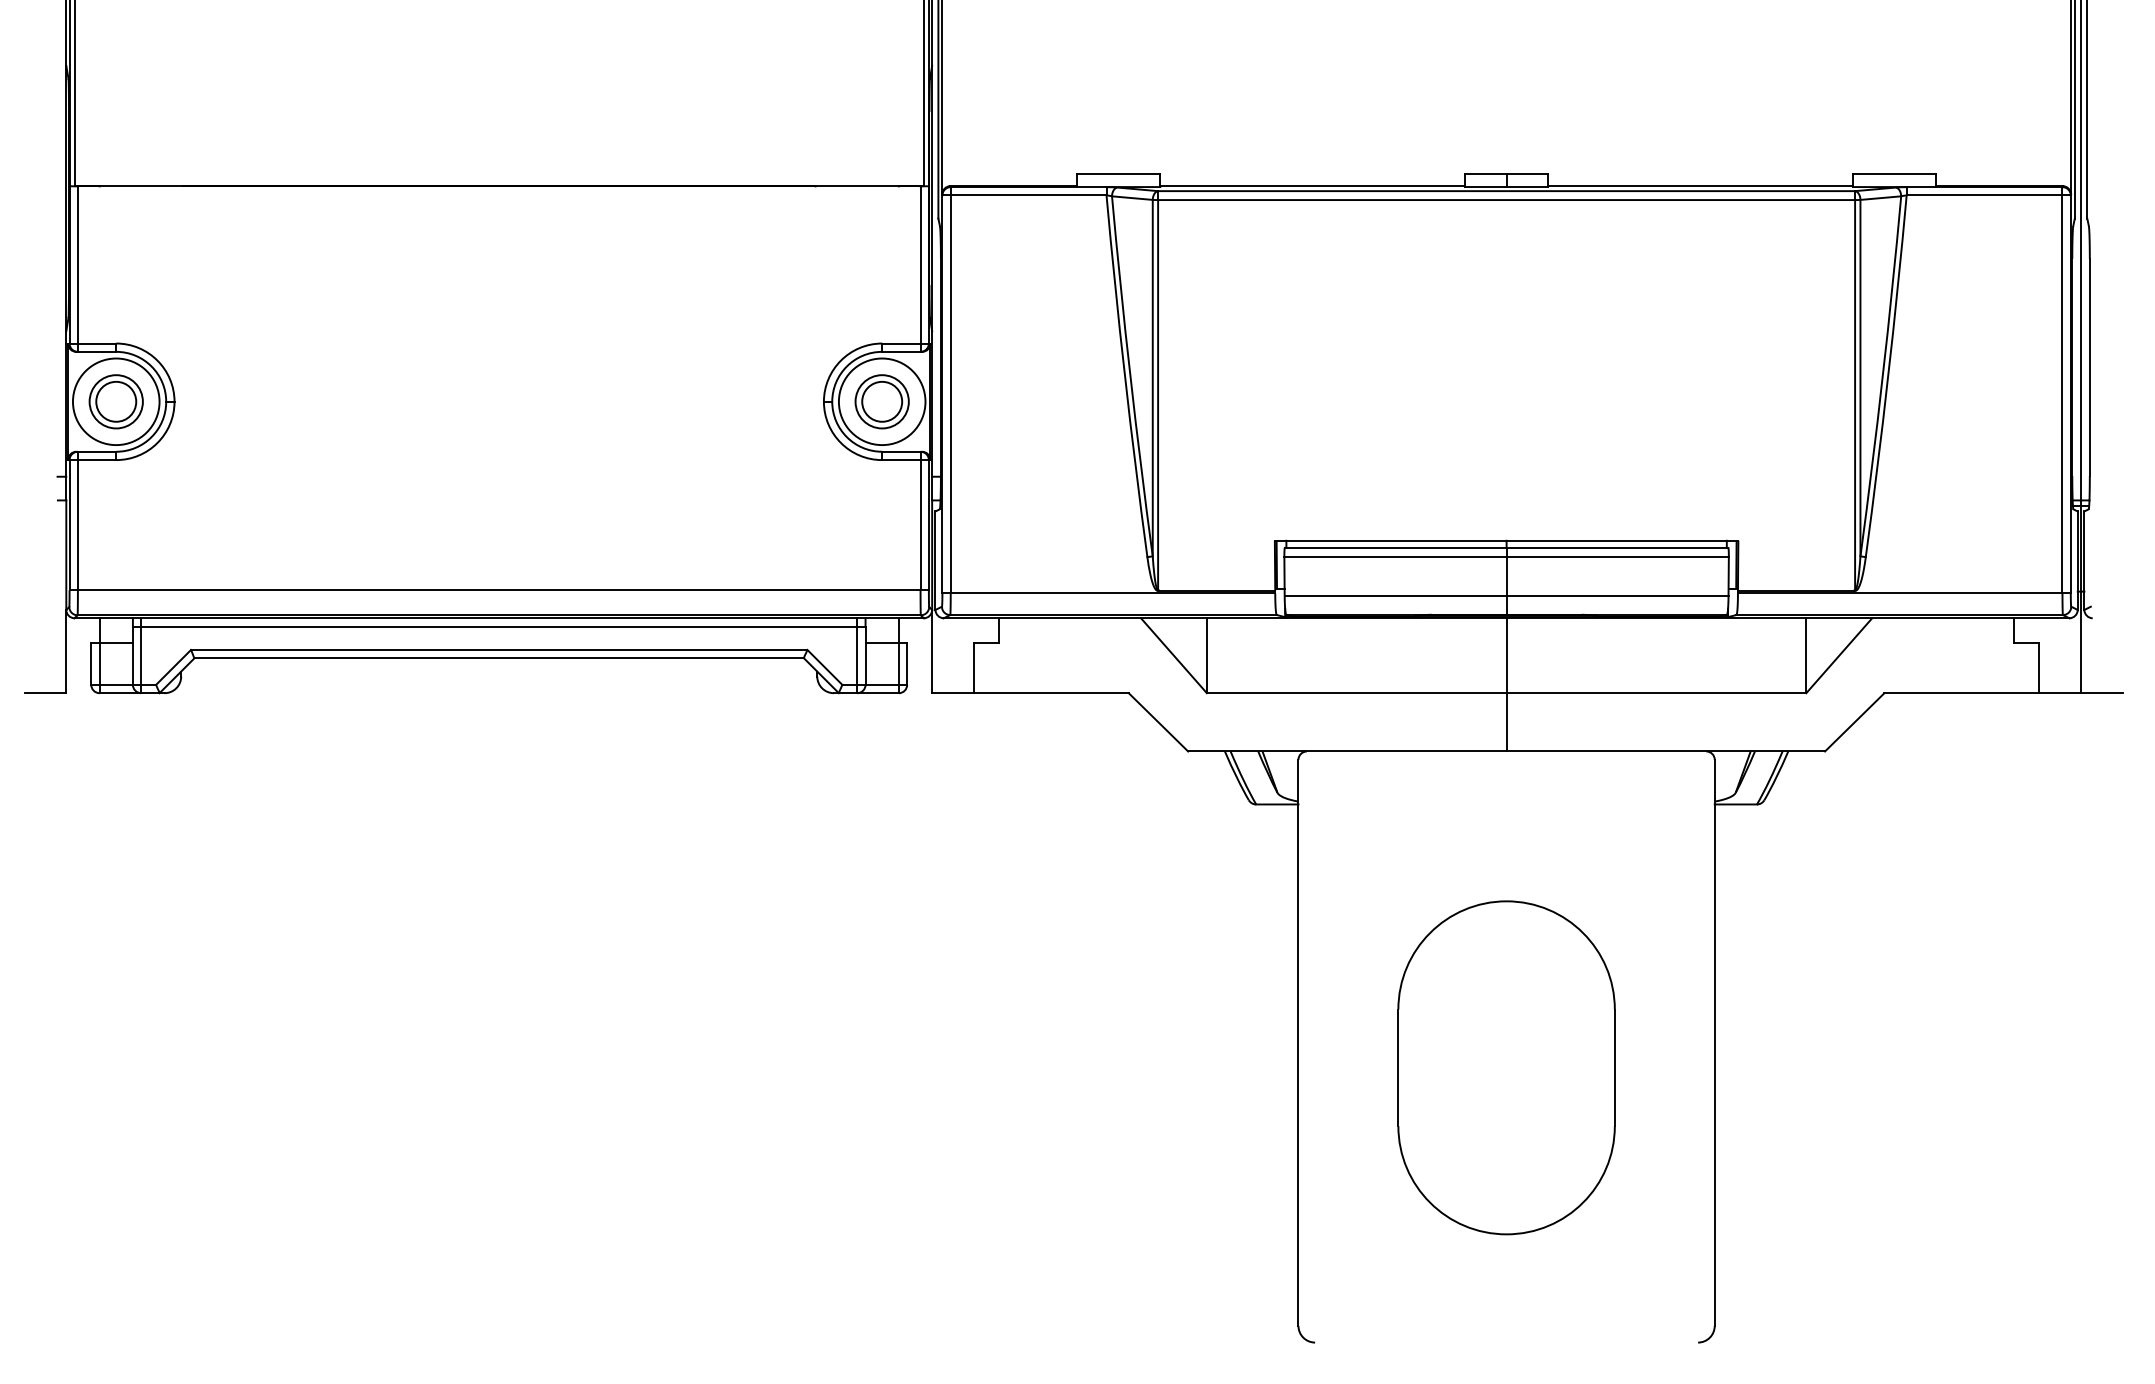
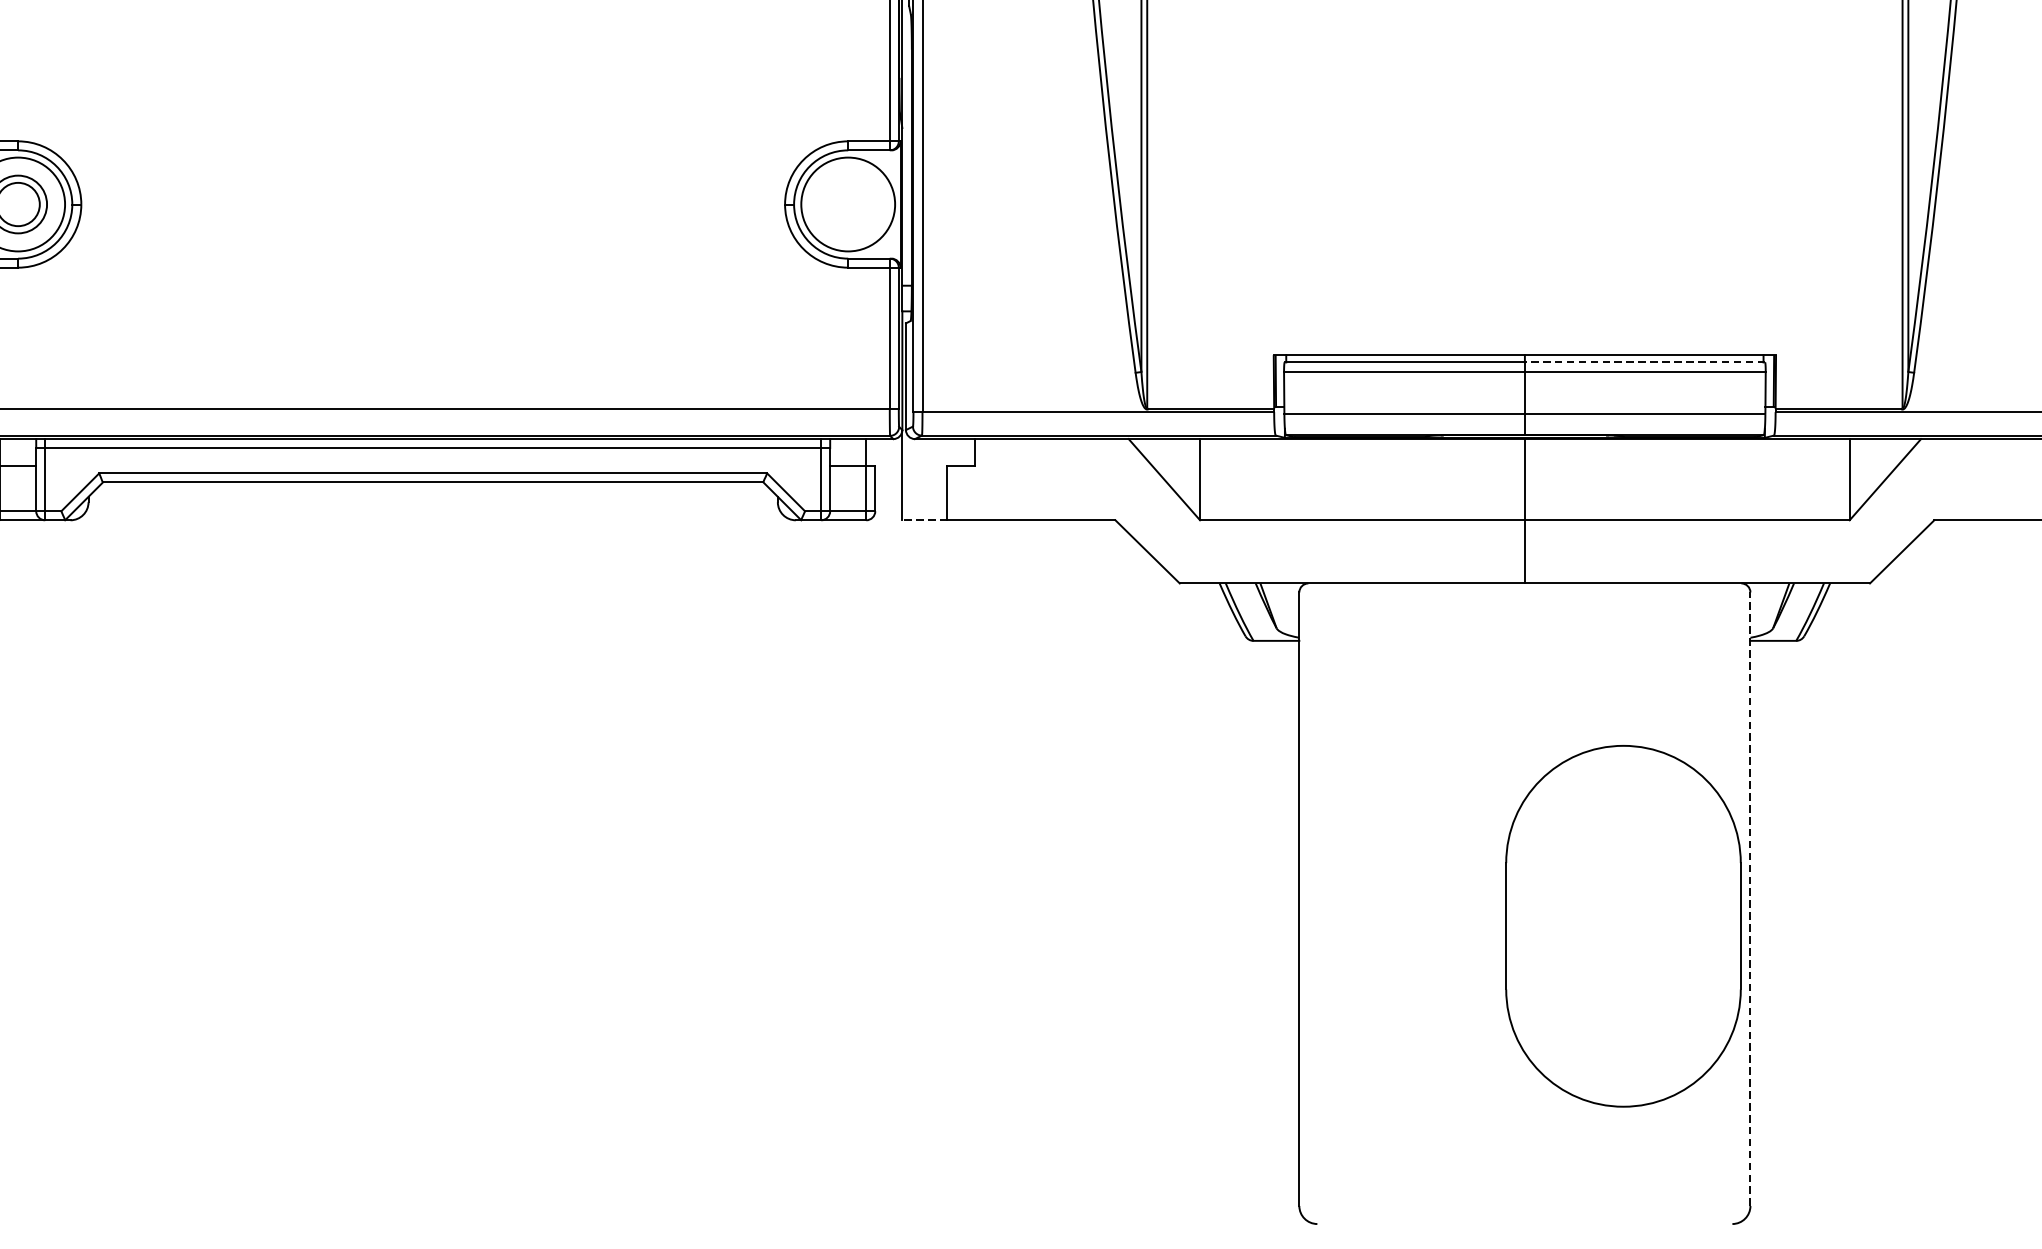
part: (881, 401) -> (847, 204), removed
line: (1617, 547) -> (1645, 362), solid -> dashed
line: (952, 693) -> (924, 520), solid -> dashed
line: (1714, 1042) -> (1750, 898), solid -> dashed
part: (1506, 1067) -> (1623, 925), moved

